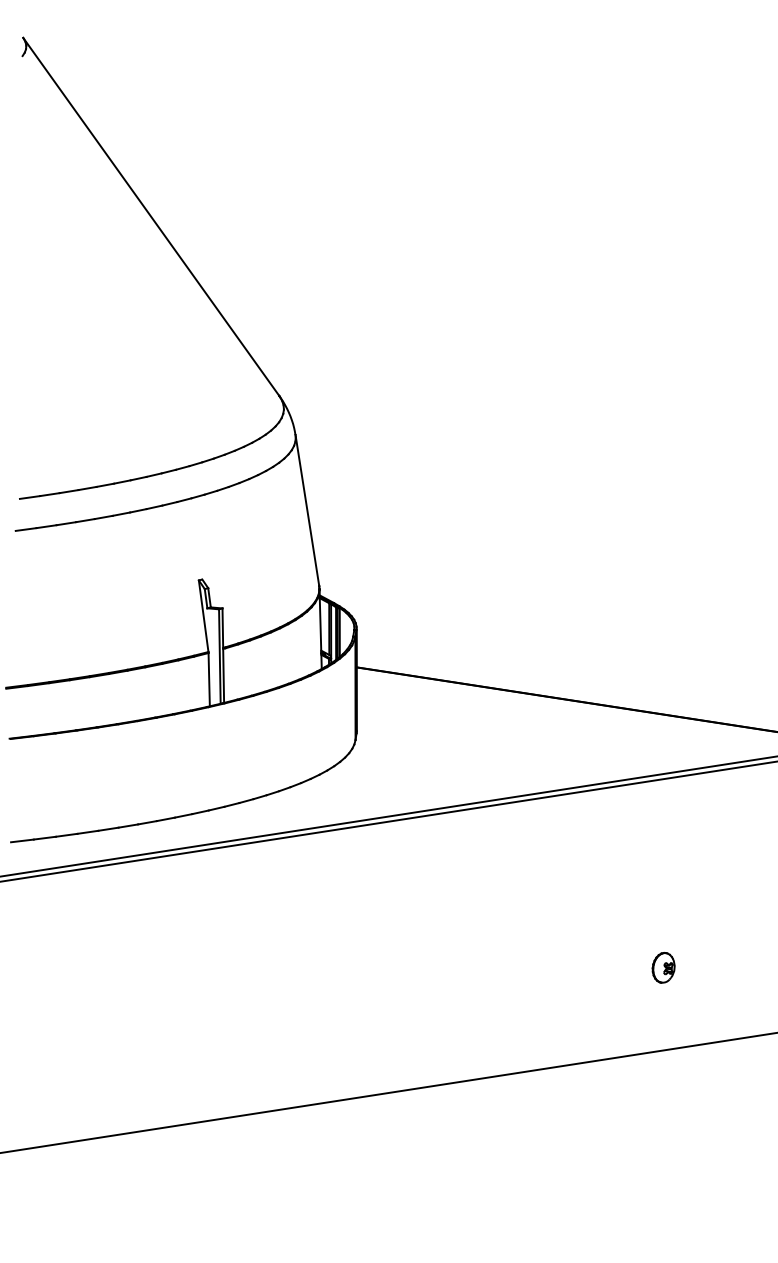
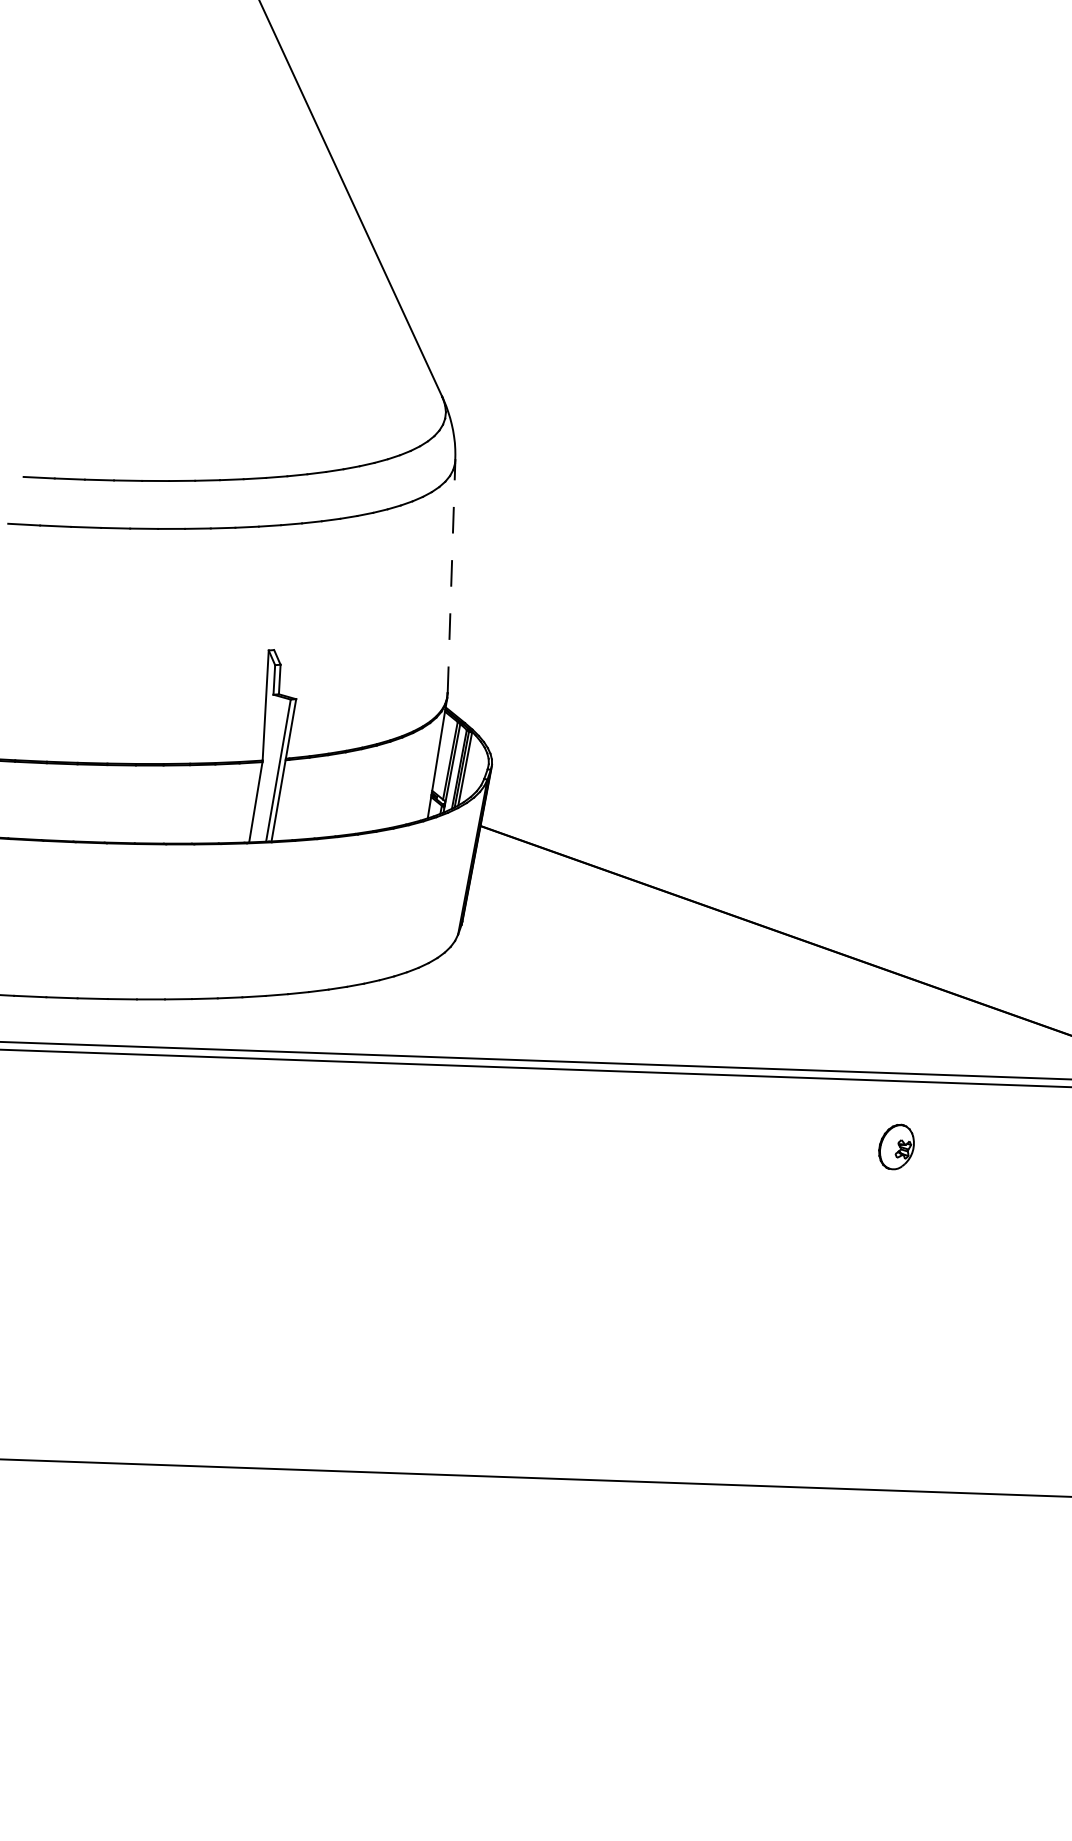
line: (307, 510) -> (451, 576), solid -> dashed
part: (663, 967) -> (896, 1146), moved

